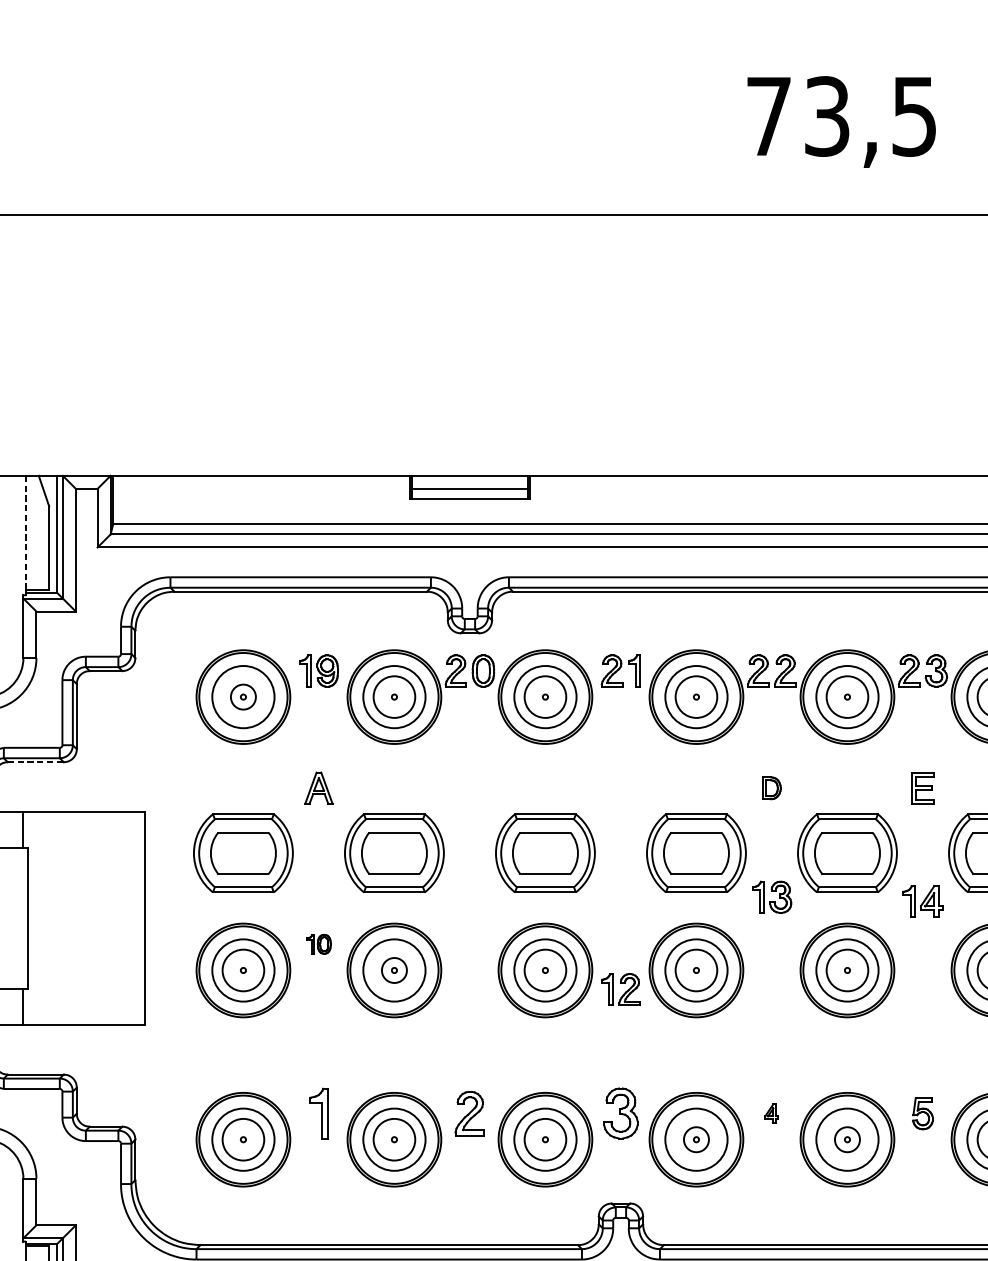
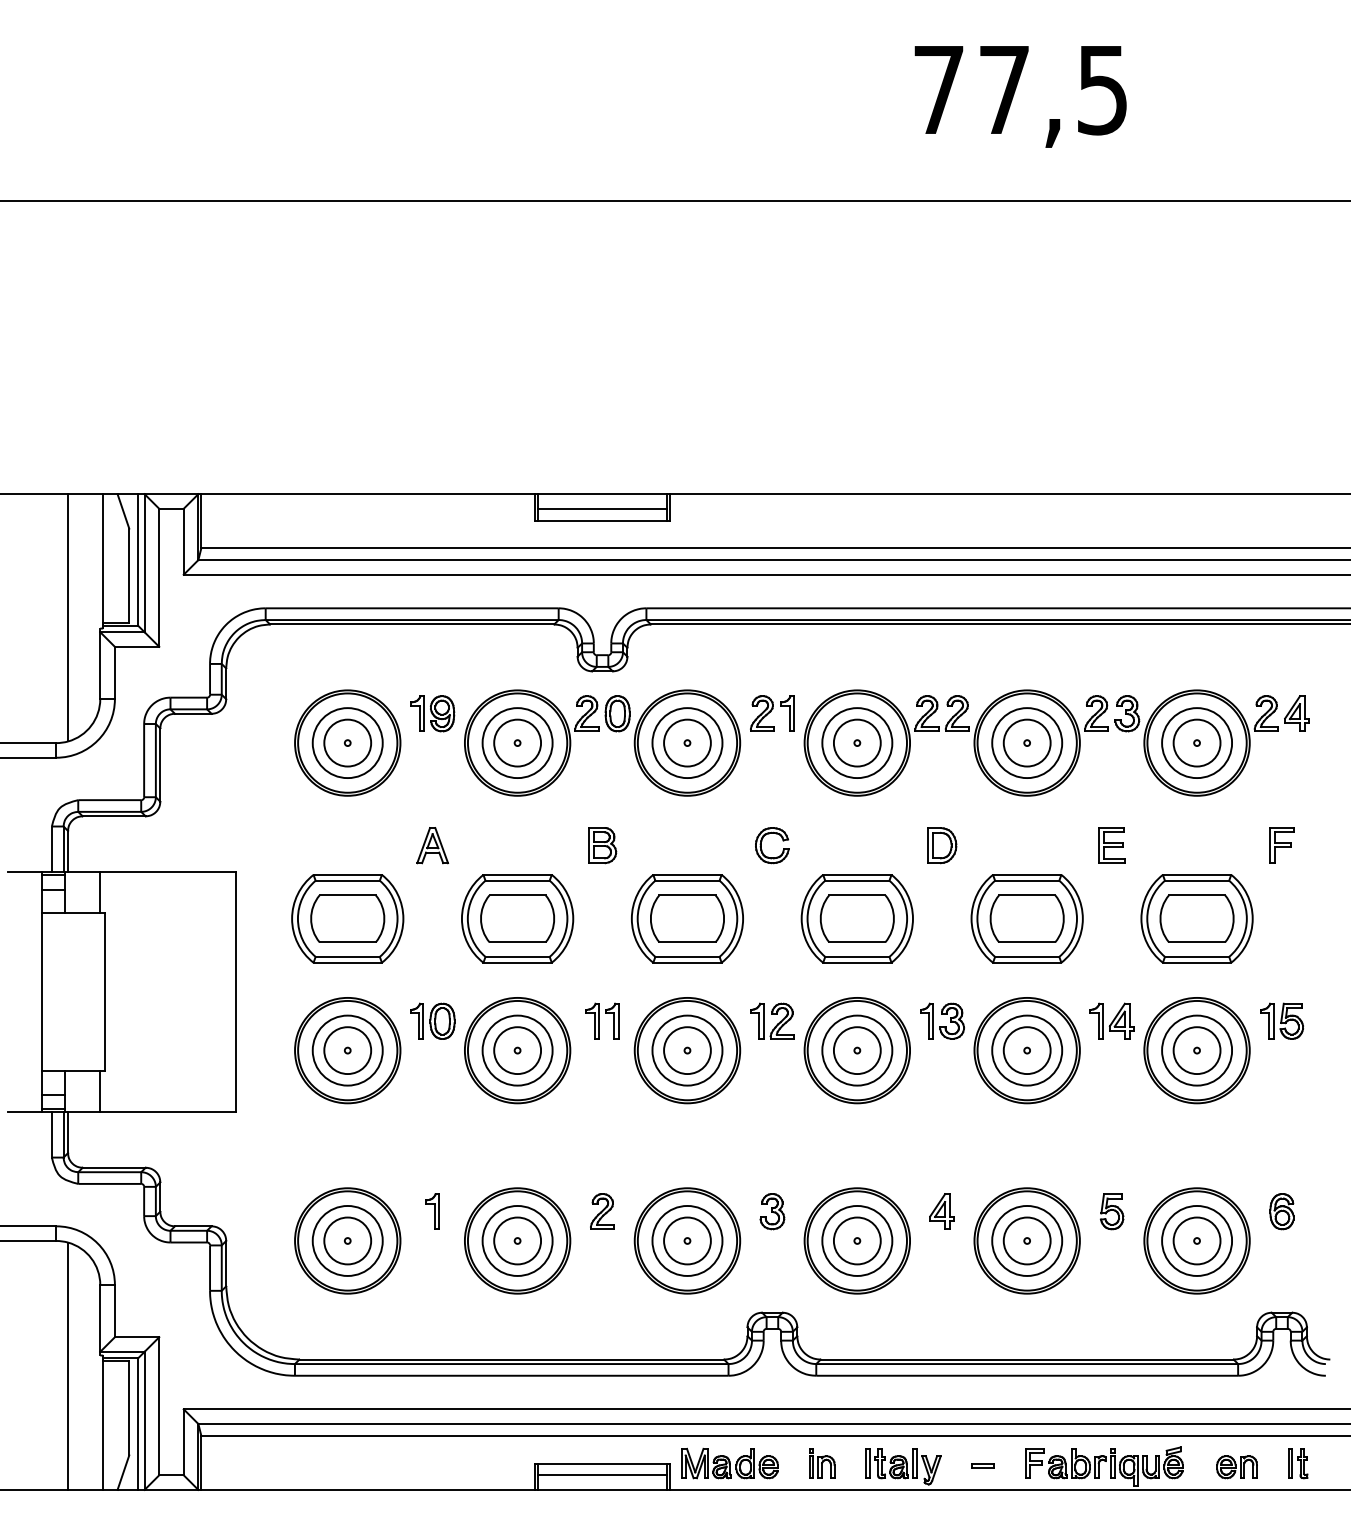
text: (827, 116) -> (1004, 89), 73,5 -> 77,5
line: (26, 535) -> (103, 561), dashed -> solid
circle: (243, 696) -> (347, 742), size x1.67
line: (36, 762) -> (114, 816), dashed -> solid
part: (612, 784) -> (762, 841), added
part: (469, 788) -> (602, 845), added
part: (772, 788) -> (942, 845), size x1.43
part: (772, 896) -> (942, 1020), moved
part: (922, 901) -> (1111, 1020), moved
part: (318, 943) -> (432, 1020), size x1.67
part: (469, 943) -> (602, 1020), added
circle: (394, 970) -> (517, 1050), size x1.67
part: (621, 989) -> (772, 1020), moved
part: (318, 1113) -> (432, 1211), size x0.62
part: (469, 1113) -> (602, 1211), size x0.71
part: (621, 1113) -> (772, 1211), size x0.62
part: (771, 1113) -> (941, 1211), size x1.67
circle: (695, 1139) -> (856, 1240), size x1.67
circle: (846, 1139) -> (1026, 1240), size x1.67

